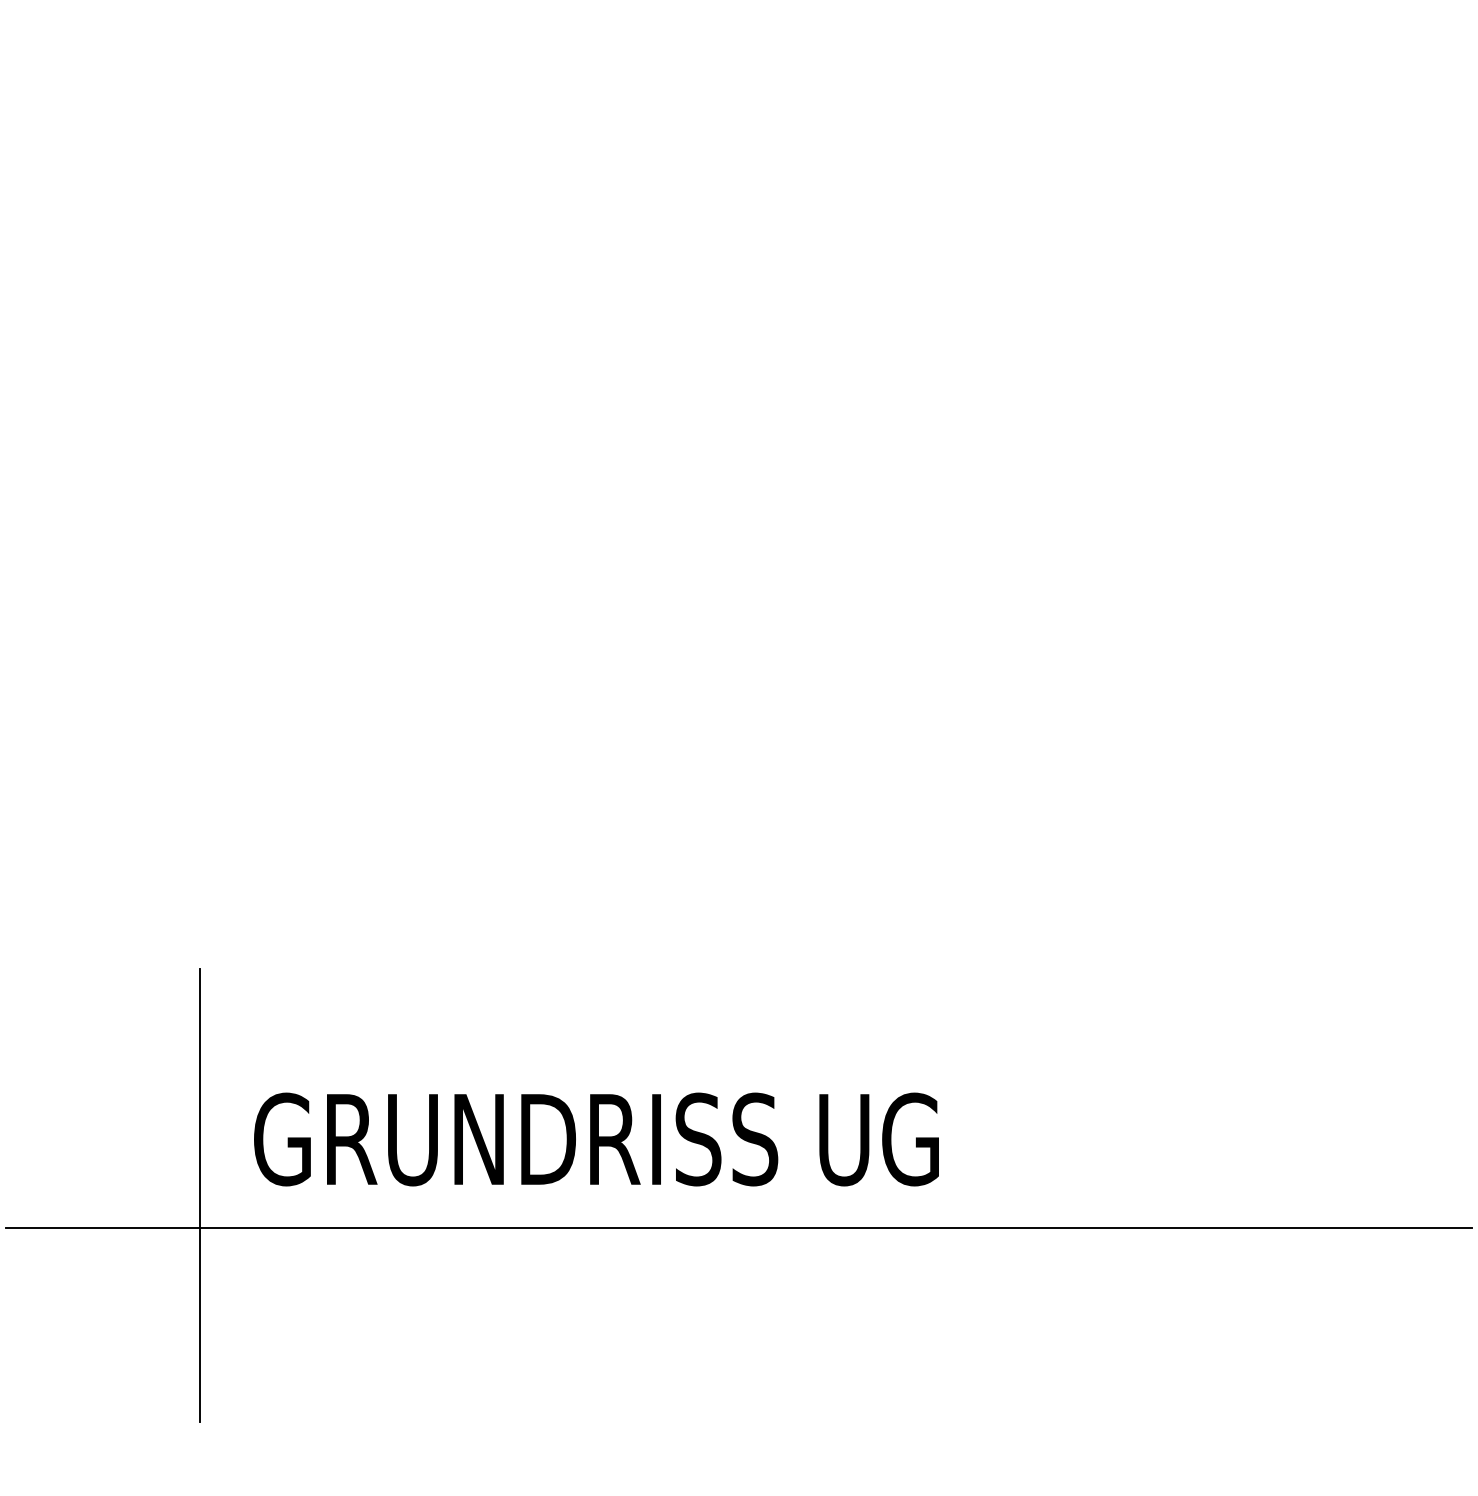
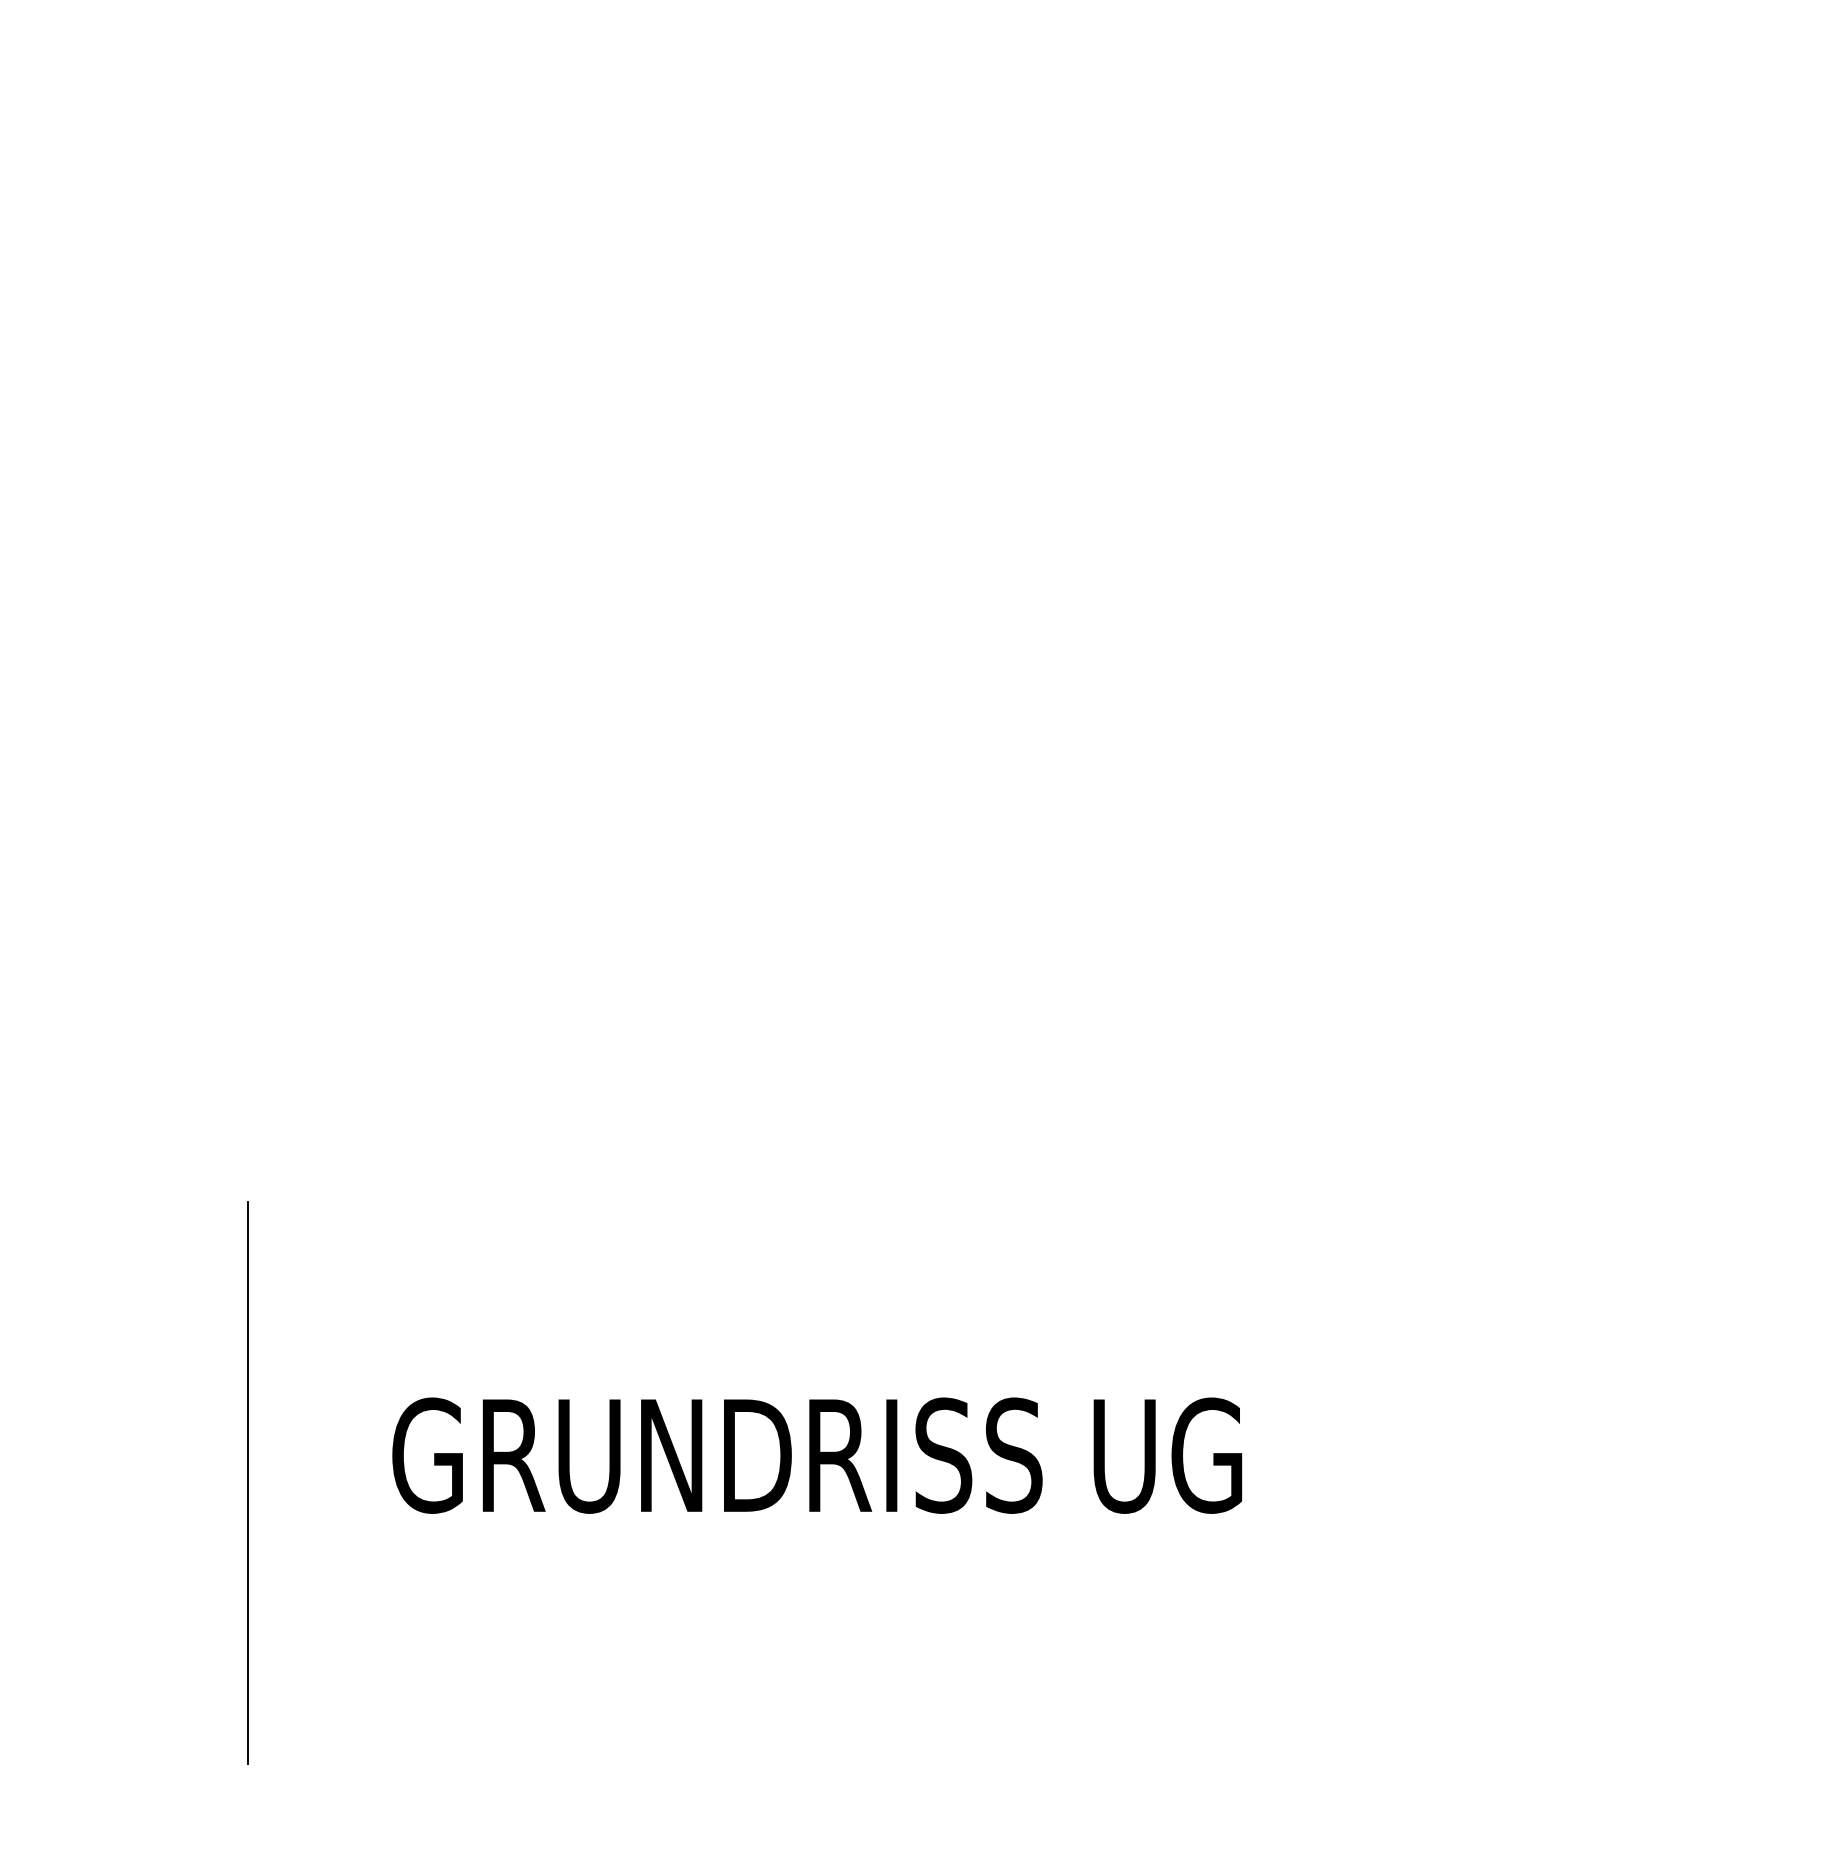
text: (596, 1139) -> (817, 1455), moved
line: (738, 1228) -> (916, 1523), removed

